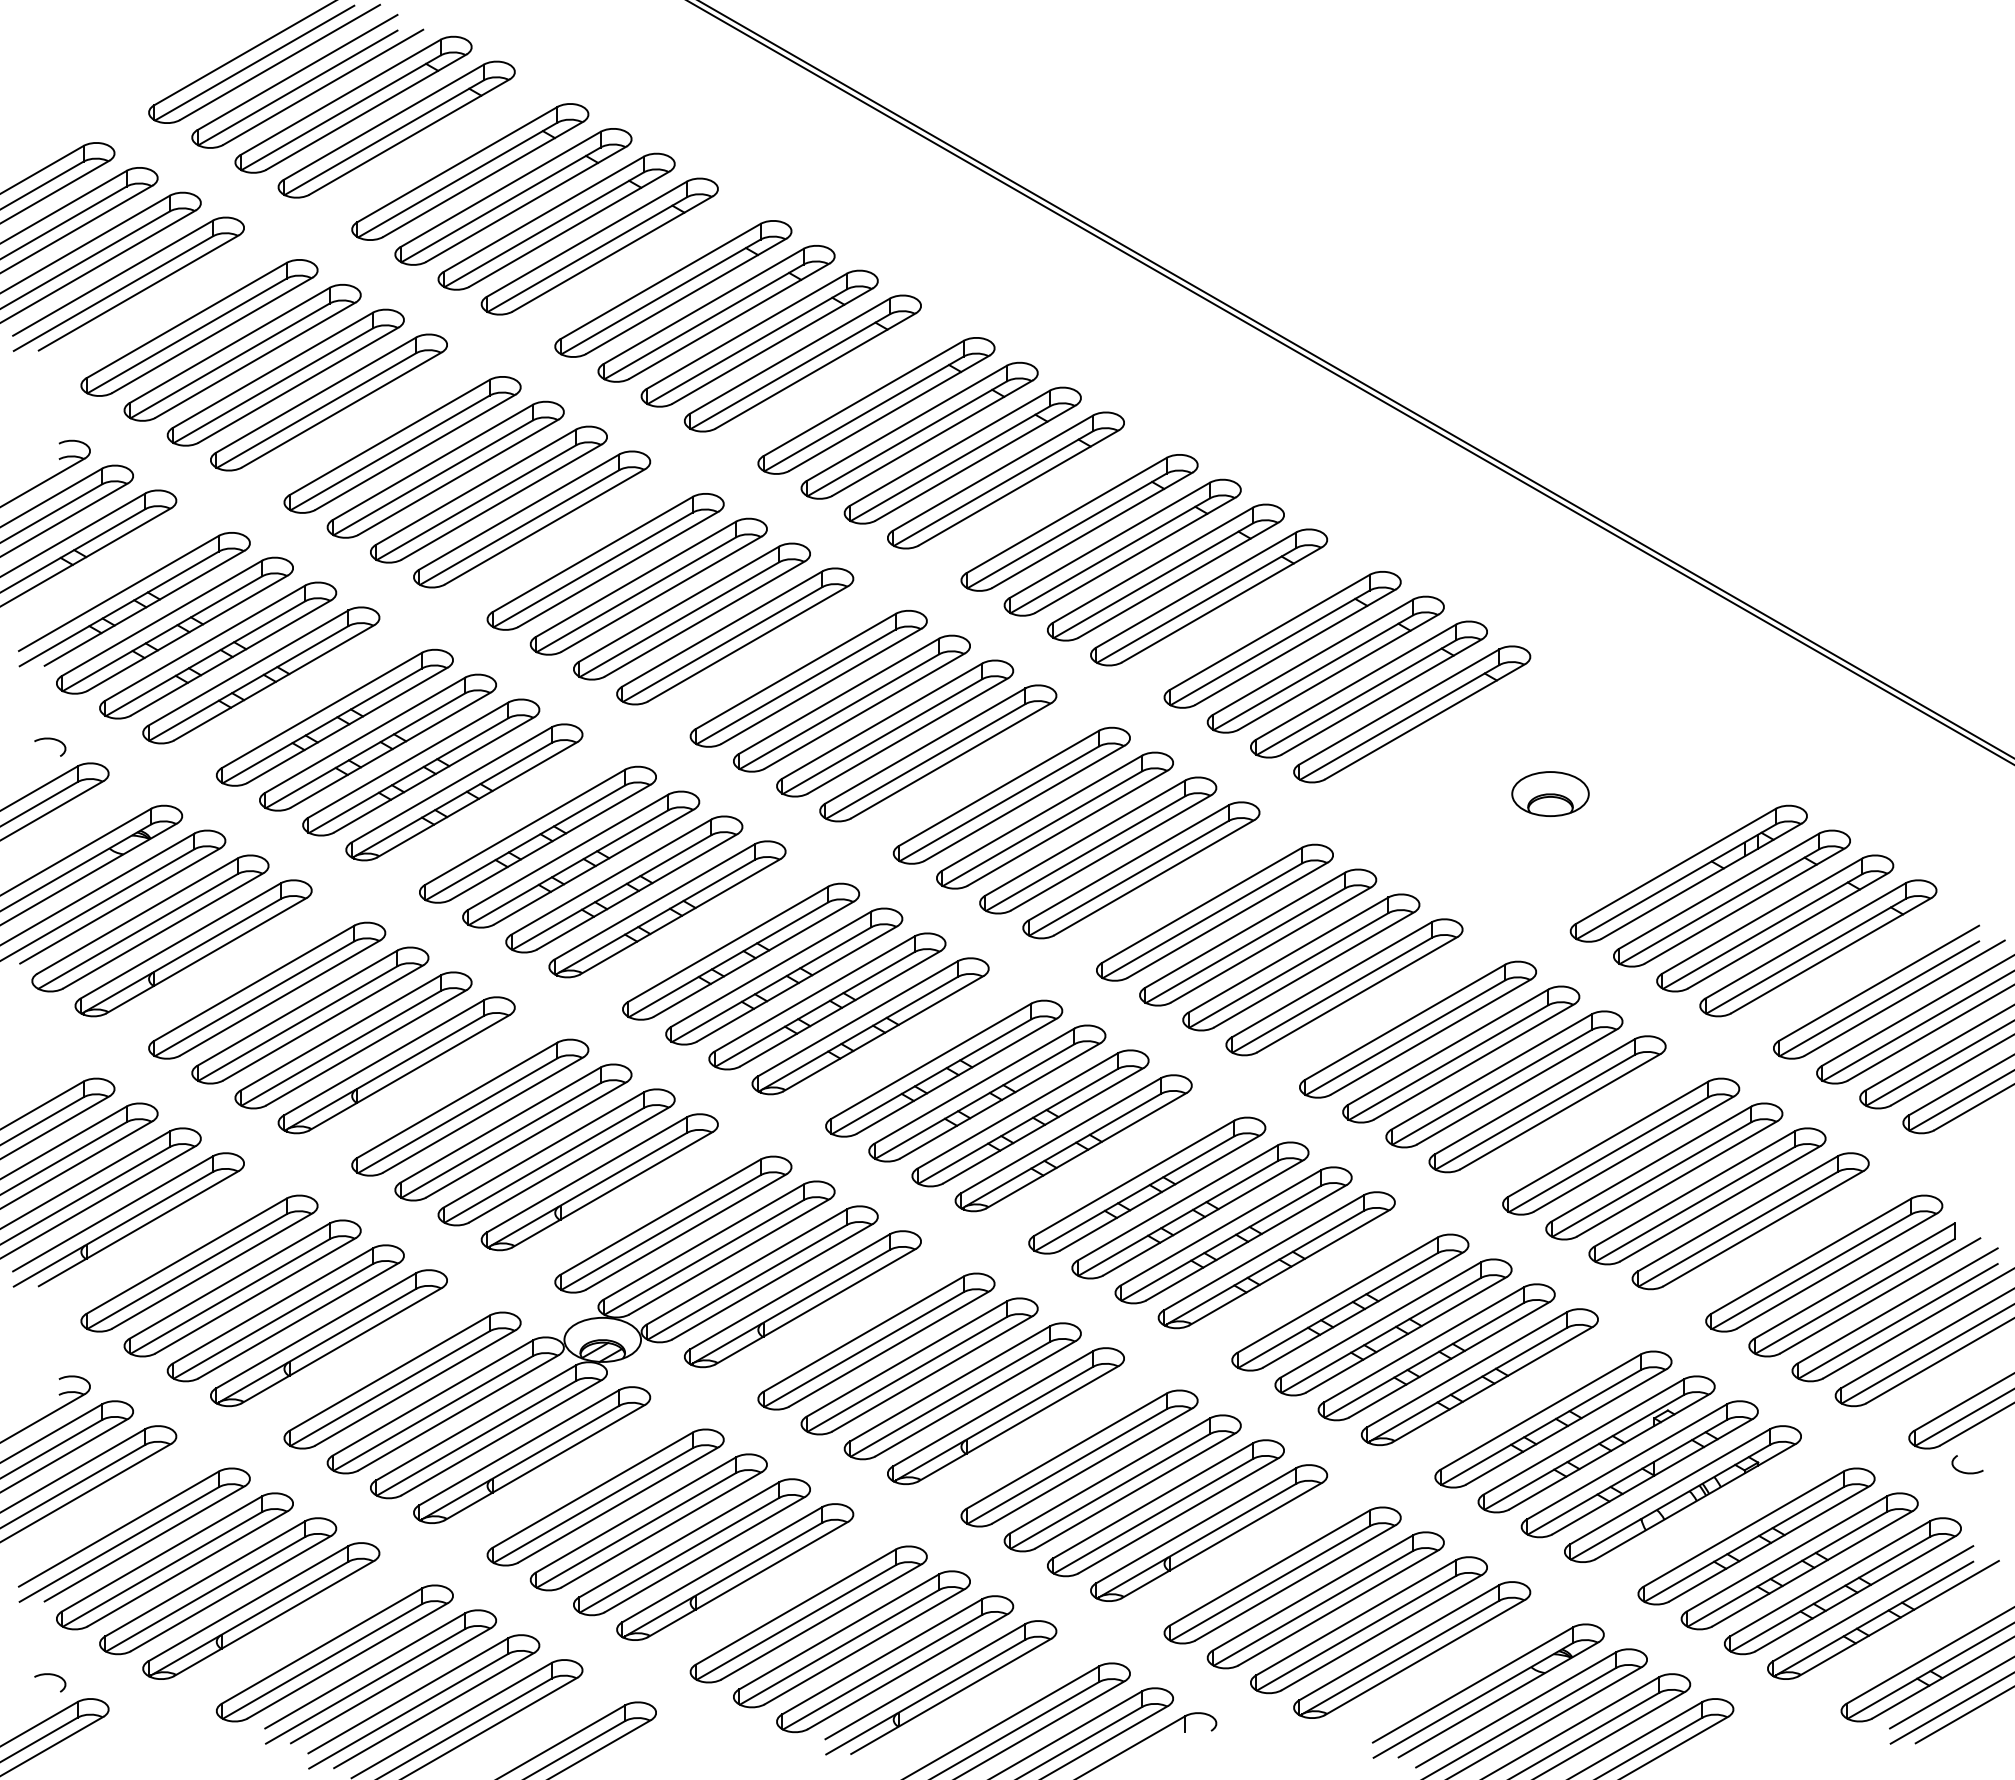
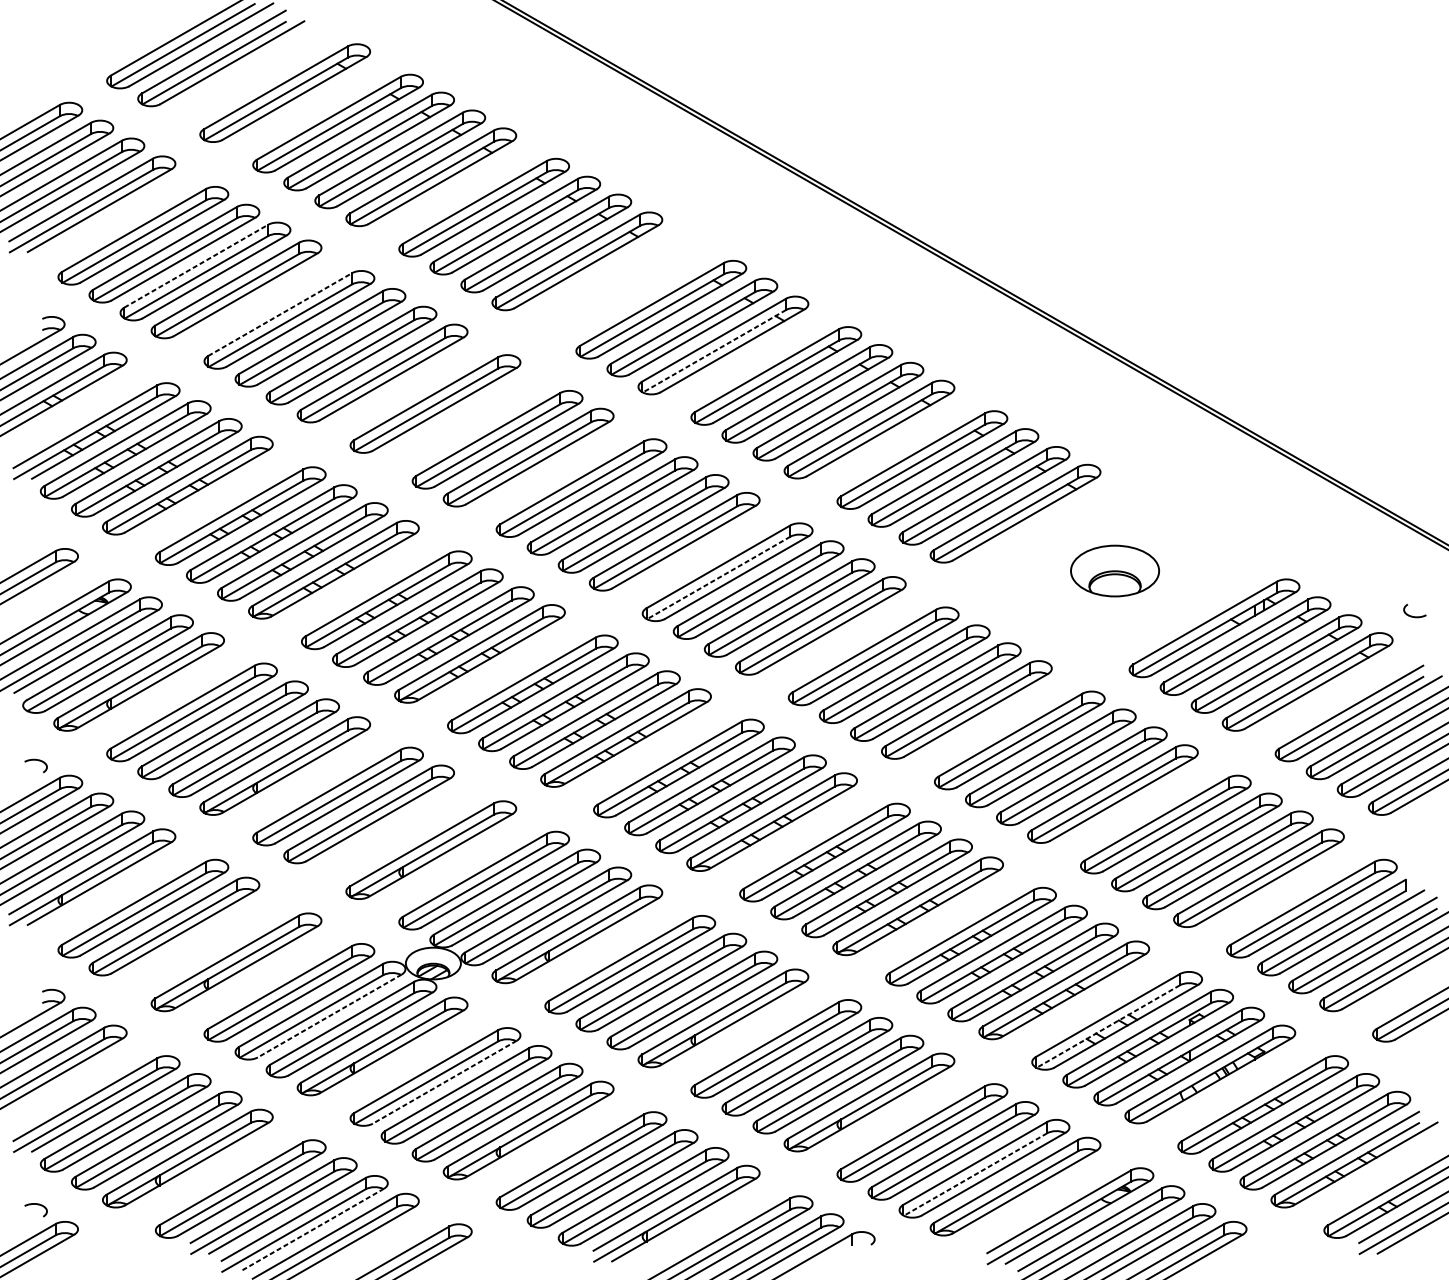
part: (353, 104) -> (254, 75), removed
line: (273, 370) -> (196, 266), solid -> dashed
part: (876, 405) -> (630, 291), removed
line: (390, 437) -> (280, 314), solid -> dashed
line: (993, 488) -> (714, 351), solid -> dashed
part: (648, 586) -> (466, 421), removed
curve: (50, 739) -> (36, 760), moved
part: (1550, 793) -> (1115, 570), size x1.6
line: (999, 803) -> (718, 577), solid -> dashed
part: (556, 1157) -> (400, 832), removed
part: (285, 1313) -> (205, 944), removed
line: (458, 1413) -> (329, 1016), solid -> dashed
line: (1540, 1427) -> (1107, 1026), solid -> dashed
curve: (1967, 1472) -> (1414, 616), moved
line: (618, 1505) -> (444, 1082), solid -> dashed
line: (1356, 1633) -> (975, 1174), solid -> dashed
line: (433, 1710) -> (311, 1230), solid -> dashed

